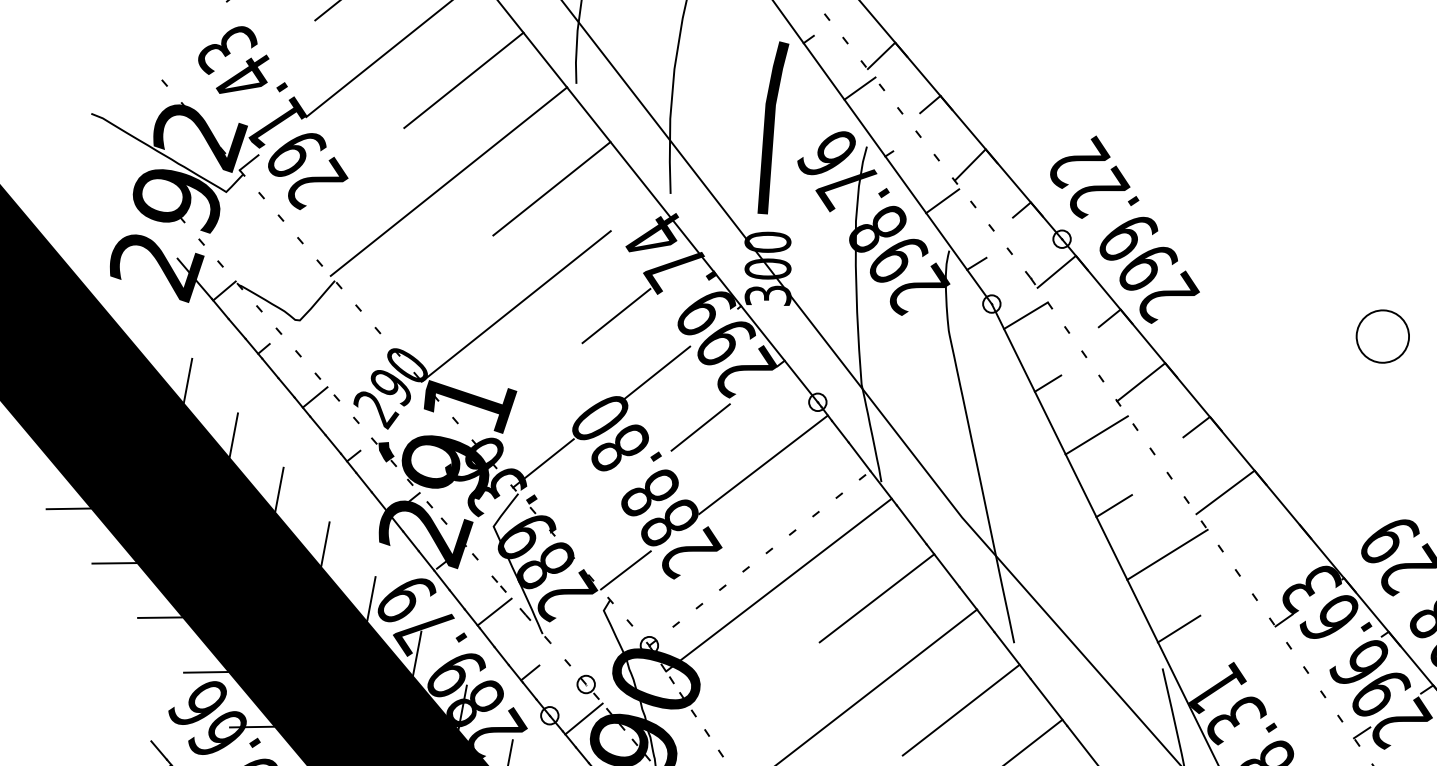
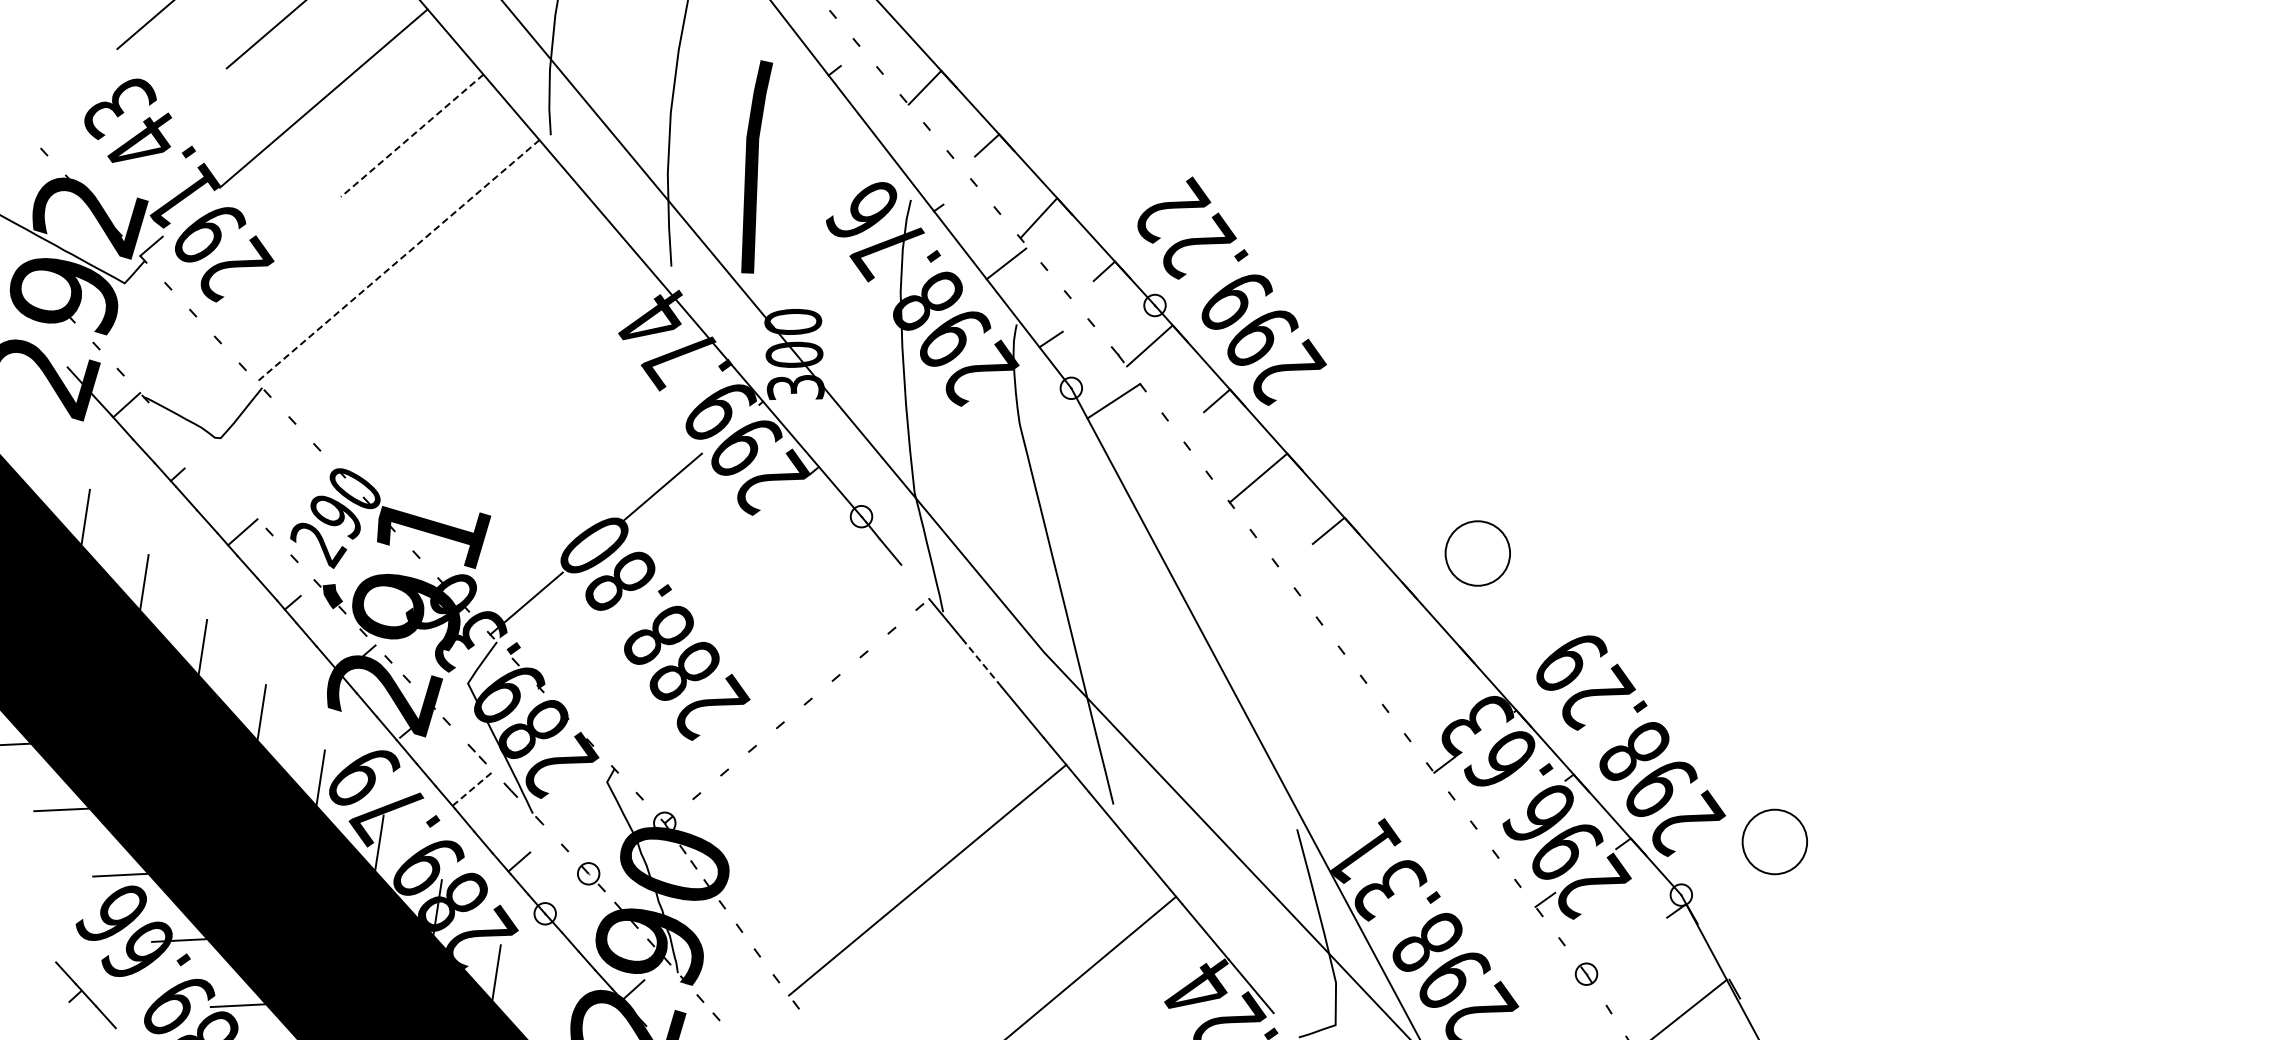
line: (464, 80) -> (412, 135), solid -> dashed
line: (859, 88) -> (899, 128), removed
line: (773, 127) -> (757, 166), moved
line: (448, 182) -> (397, 261), solid -> dashed
line: (552, 188) -> (525, 265), removed
line: (516, 306) -> (486, 411), removed
line: (616, 315) -> (609, 418), removed
part: (282, 334) -> (199, 456), removed
circle: (1382, 336) -> (1477, 553), moved
line: (1047, 383) -> (1143, 483), removed
line: (700, 427) -> (718, 552), removed
line: (1096, 435) -> (1205, 545), removed
line: (859, 456) -> (915, 581), removed
line: (763, 464) -> (797, 595), removed
line: (1225, 491) -> (1366, 609), removed
line: (1114, 505) -> (1230, 631), removed
line: (911, 524) -> (982, 663), solid -> dashed
line: (1166, 554) -> (1297, 688), removed
line: (625, 570) -> (632, 731), removed
line: (778, 585) -> (821, 743), removed
line: (876, 597) -> (942, 754), removed
line: (494, 611) -> (472, 788), solid -> dashed
line: (1178, 628) -> (1315, 779), removed
line: (961, 710) -> (1051, 889), removed
line: (584, 719) -> (587, 916), removed

